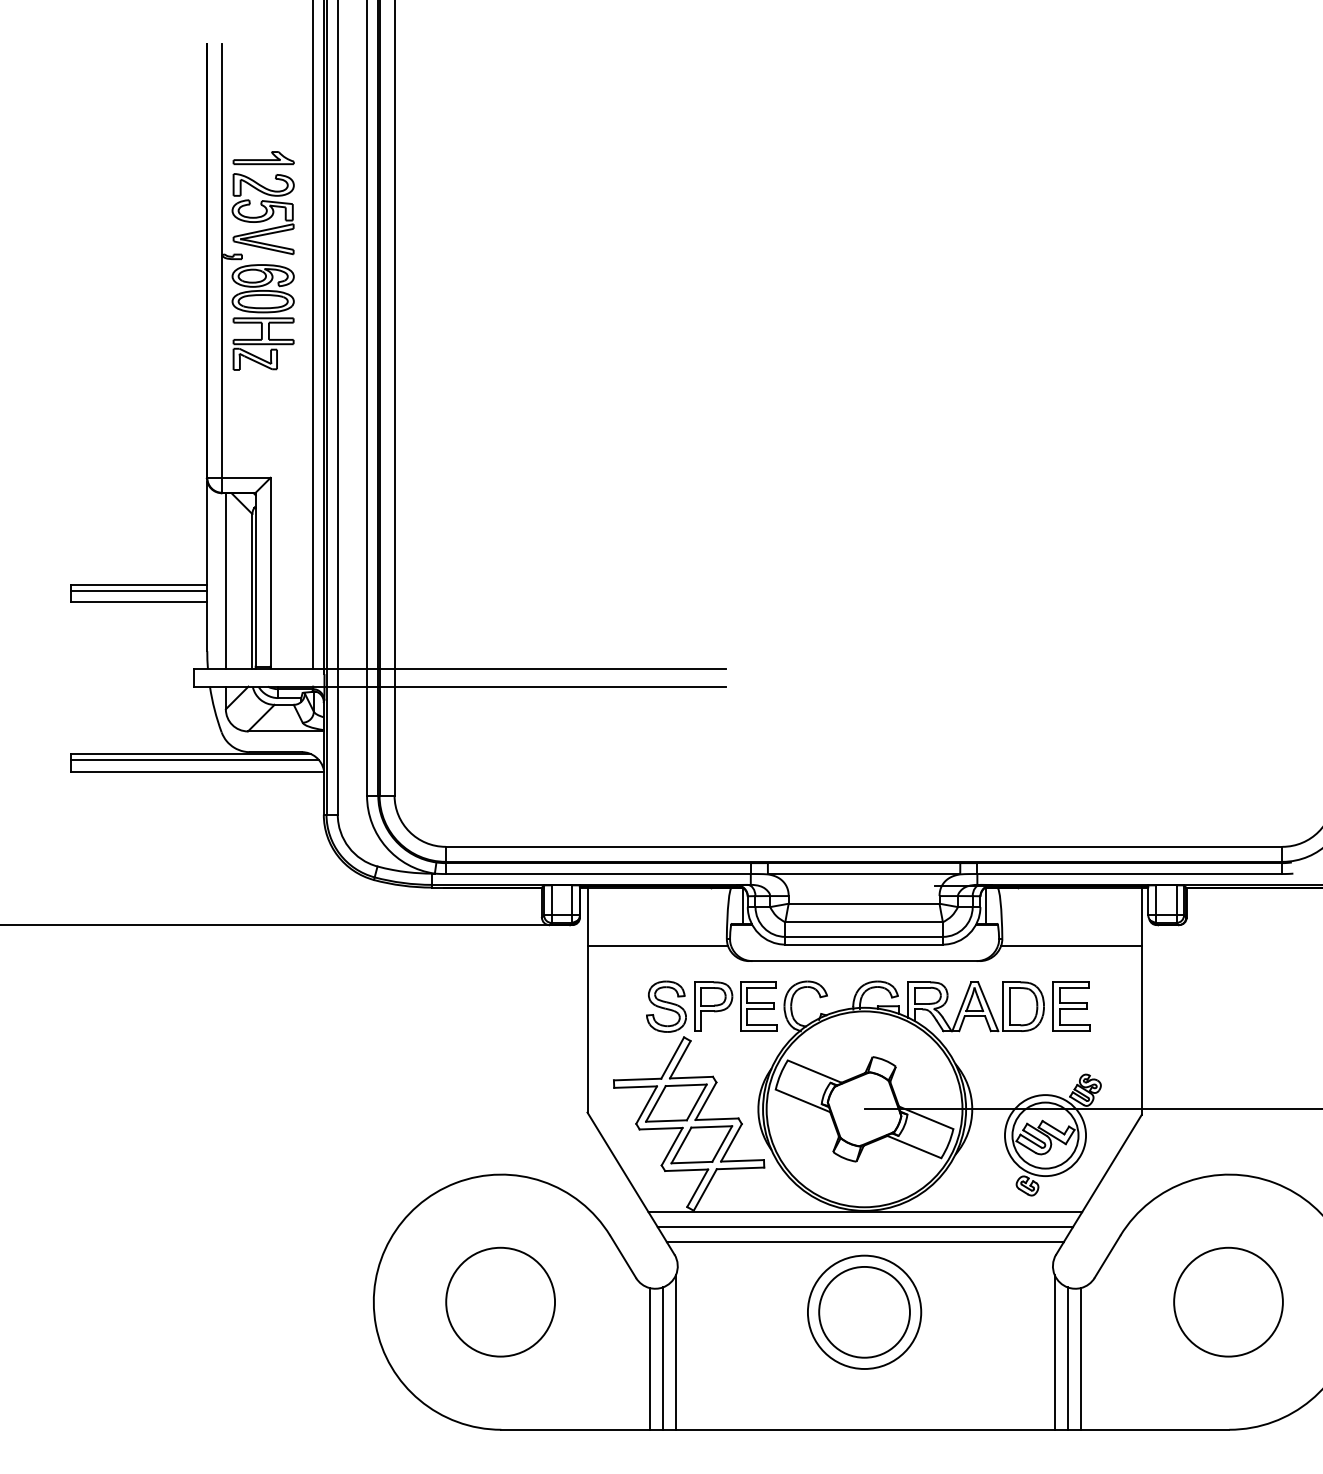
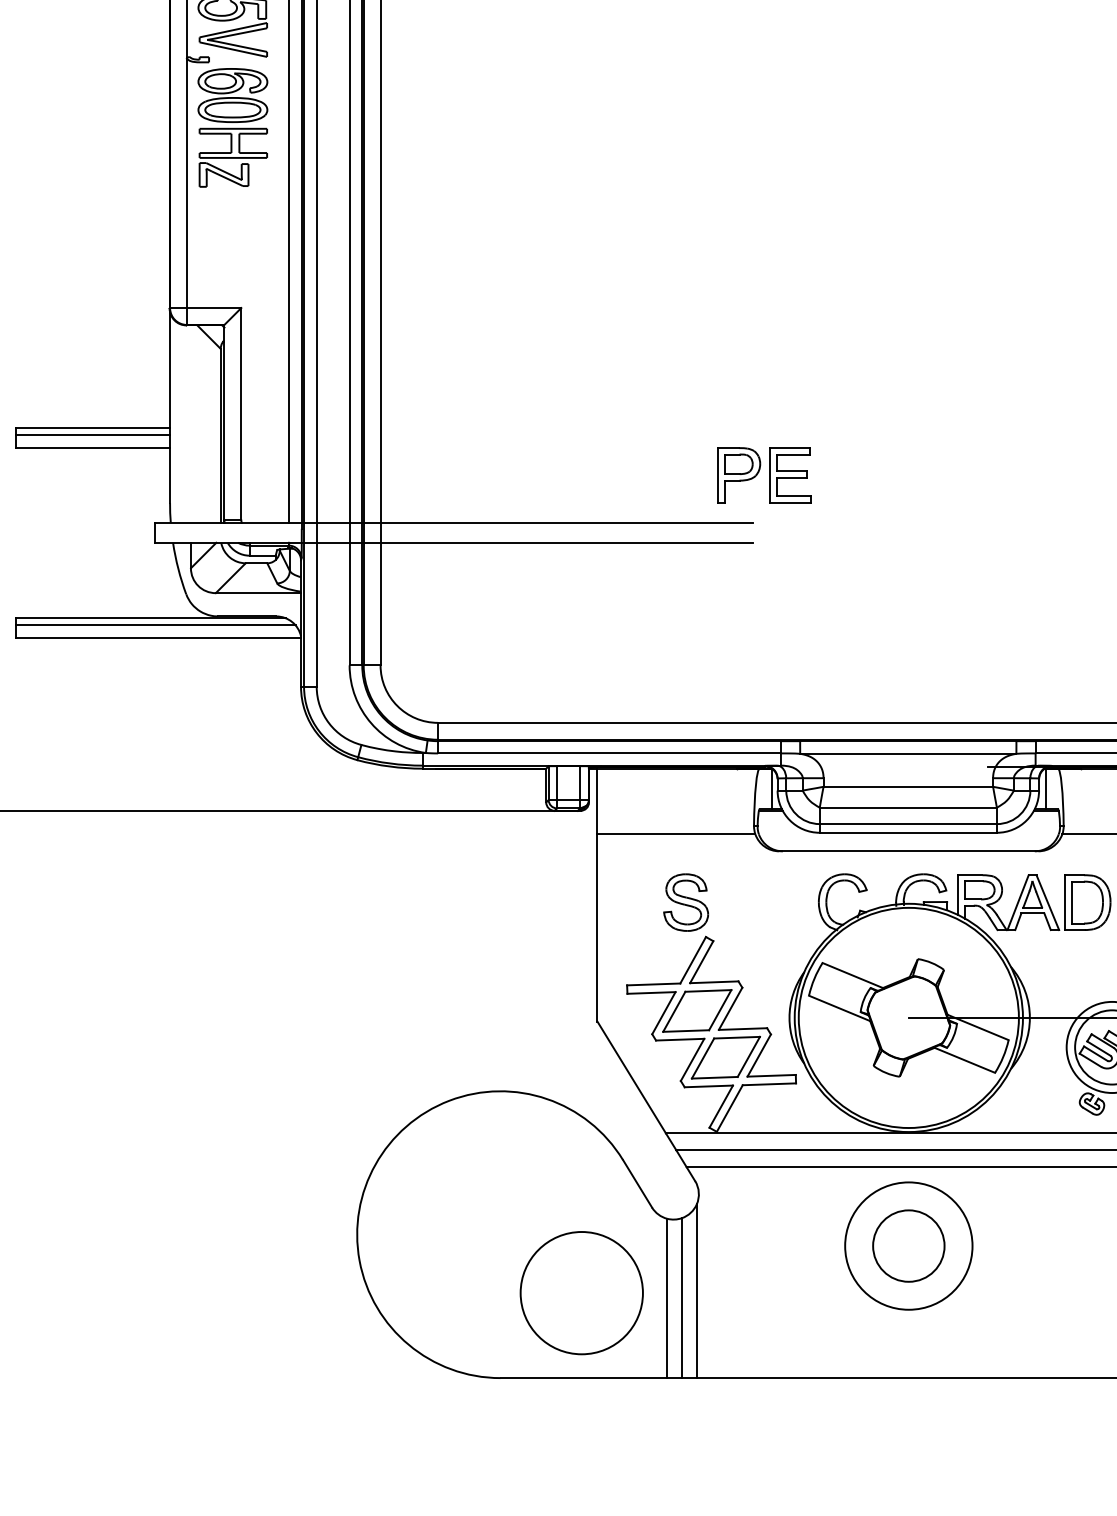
line: (225, 580) -> (190, 423), removed
part: (735, 1006) -> (763, 475), moved
circle: (500, 1301) -> (581, 1292), moved
circle: (864, 1311) -> (908, 1245), size x0.7

